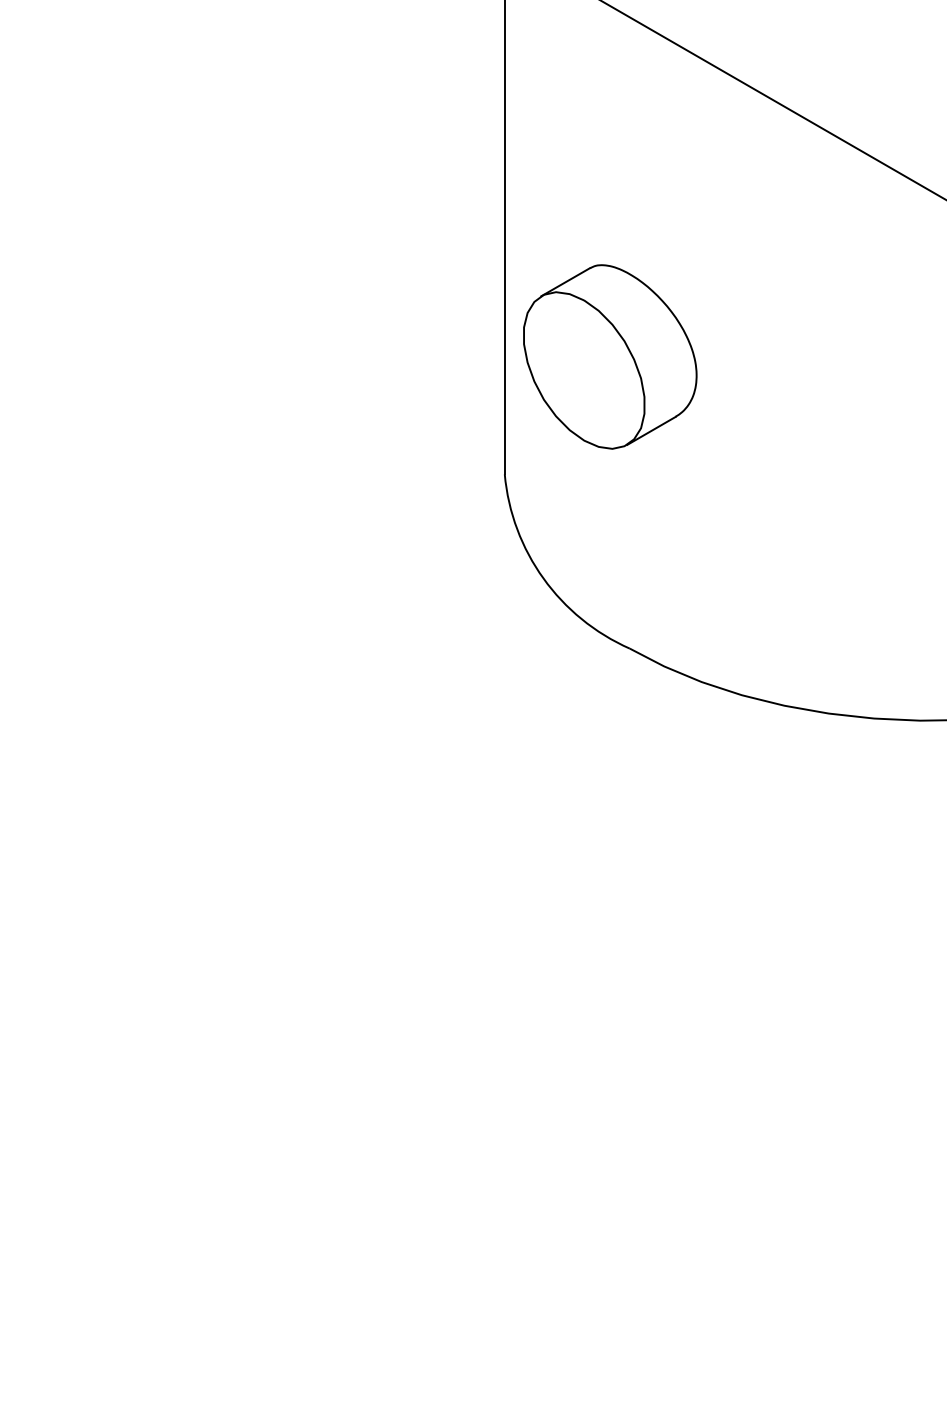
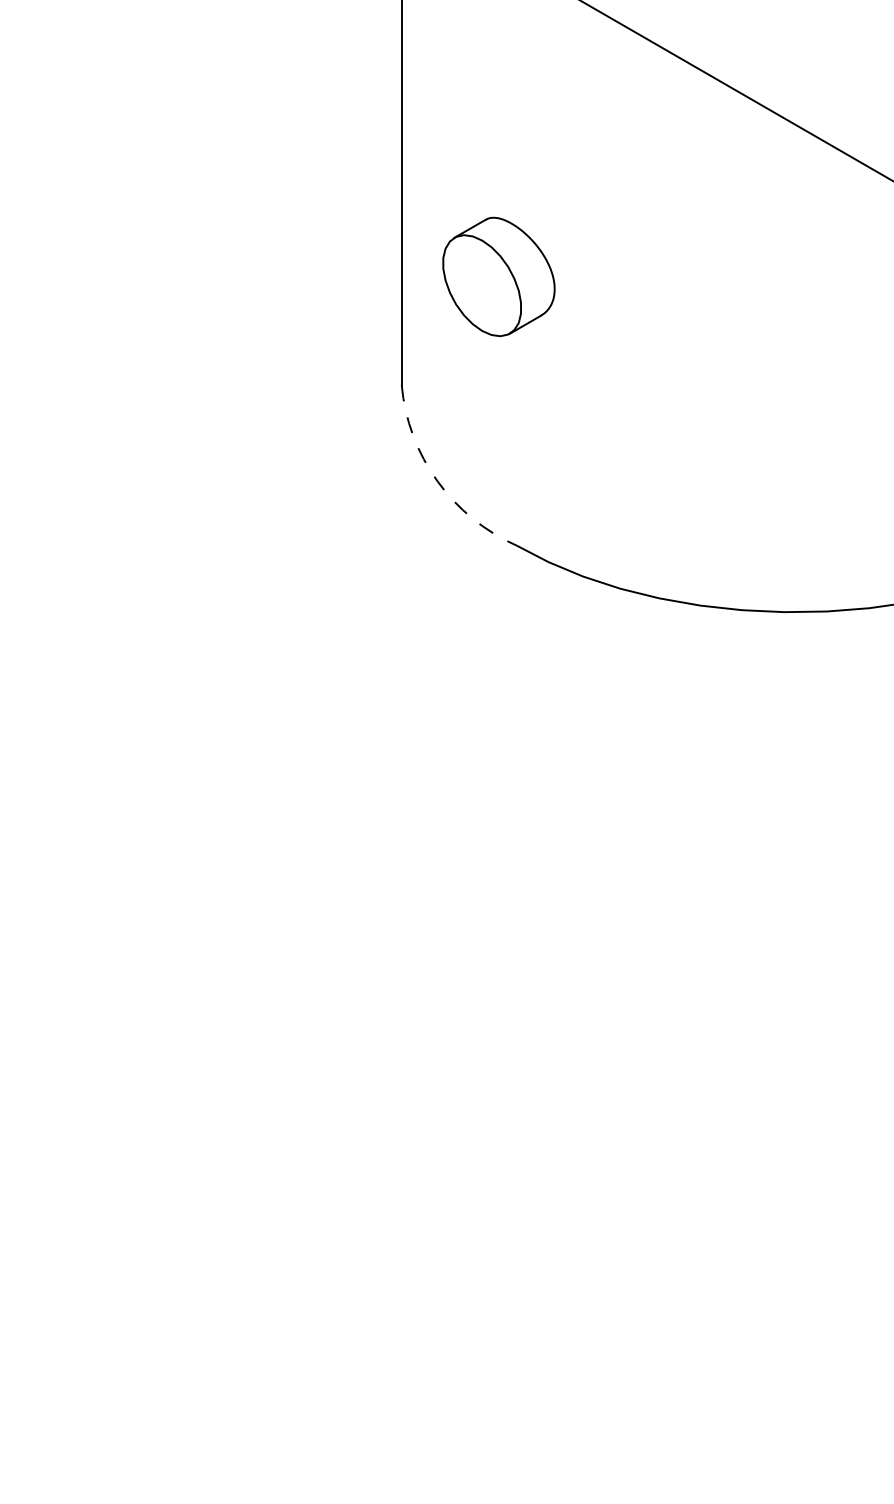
part: (609, 356) -> (498, 276), size x0.7
arc: (543, 578) -> (437, 481), solid -> dashed

